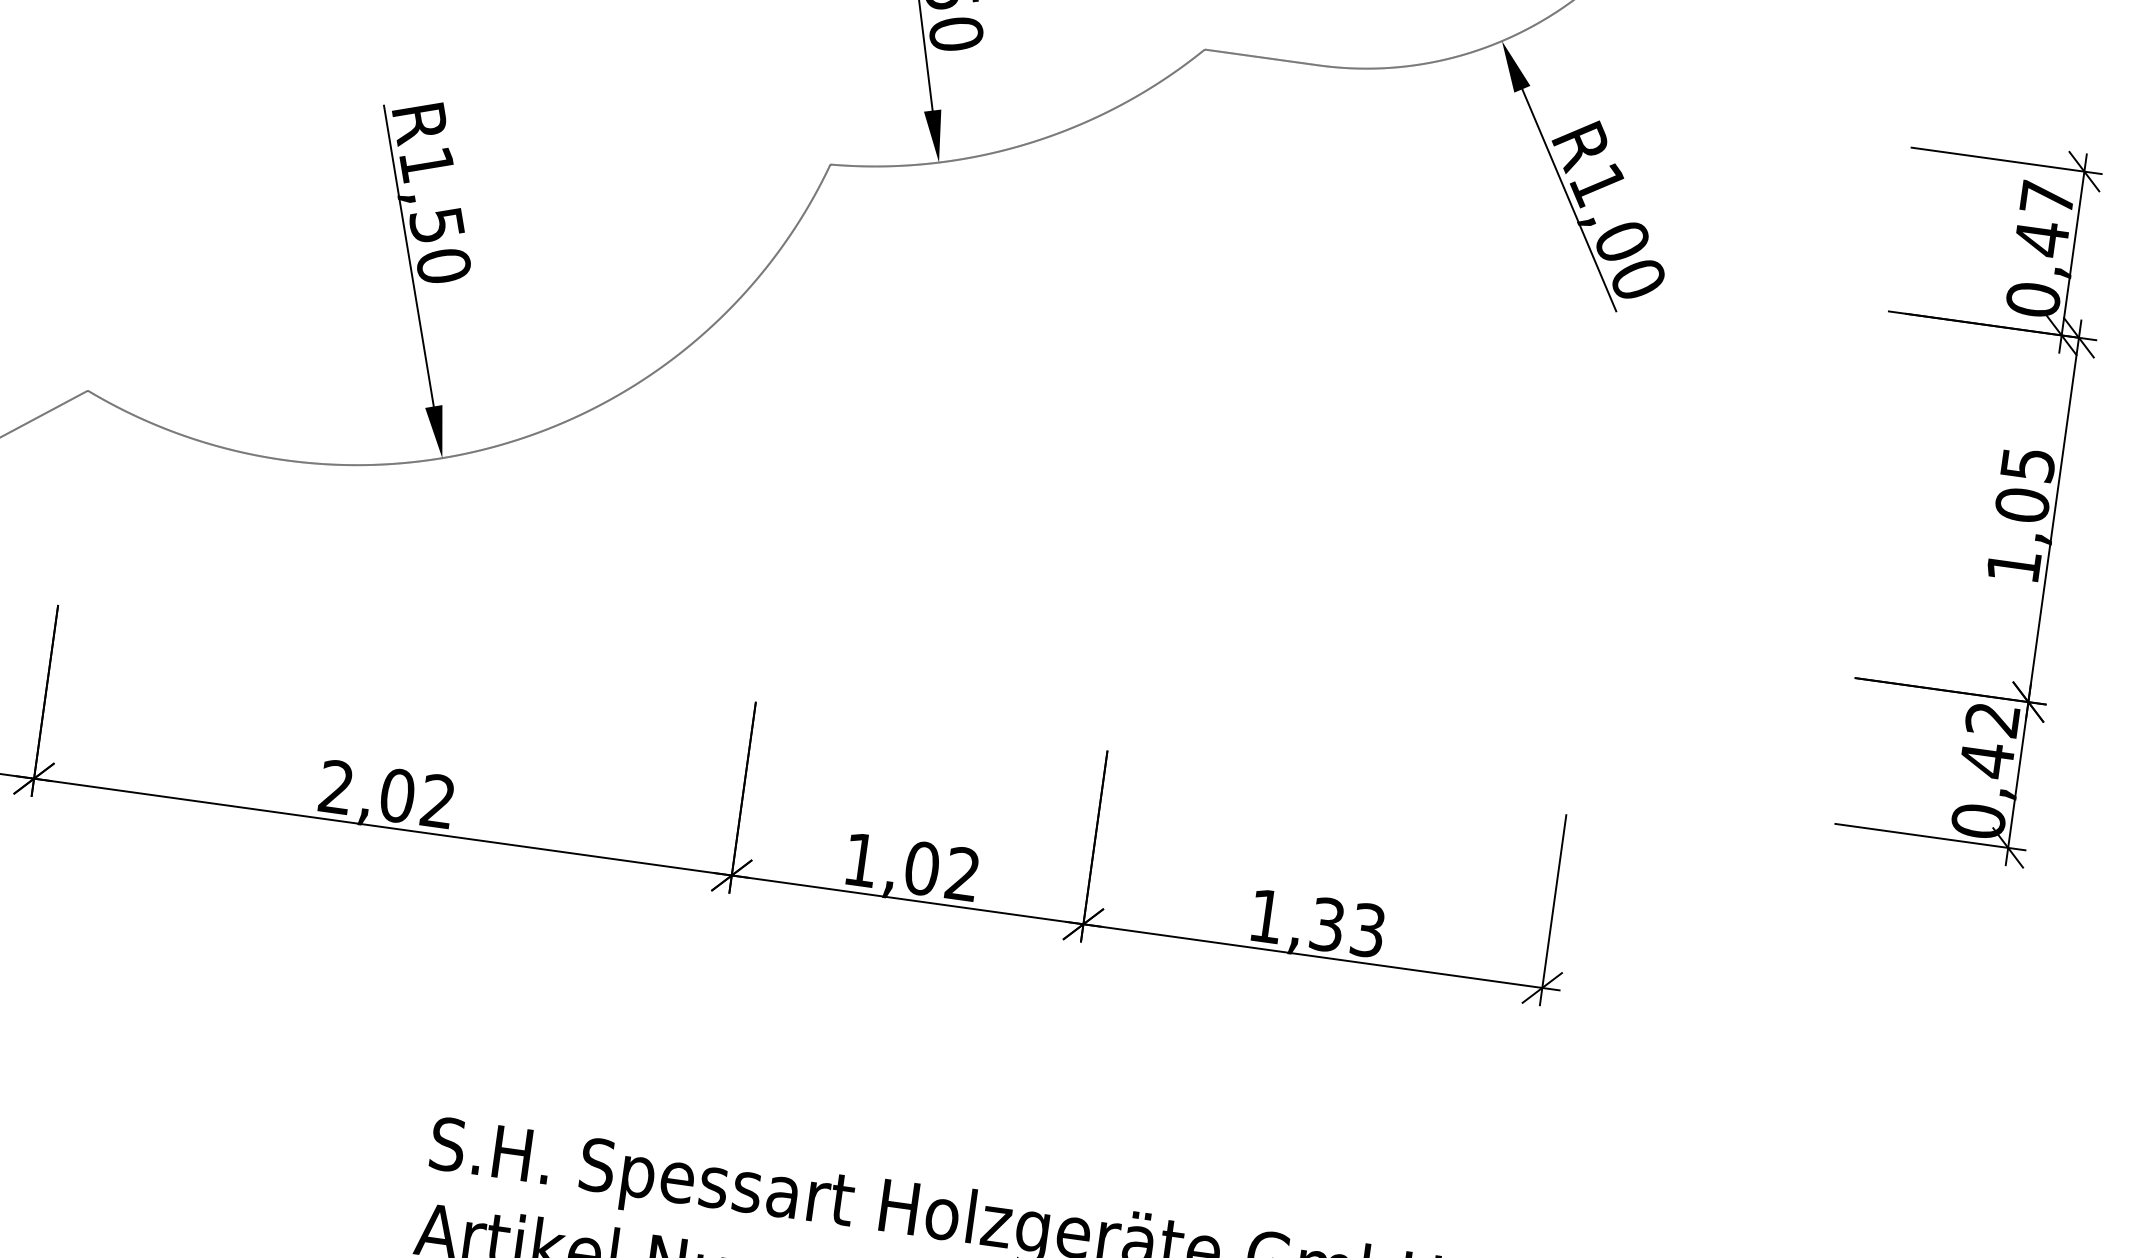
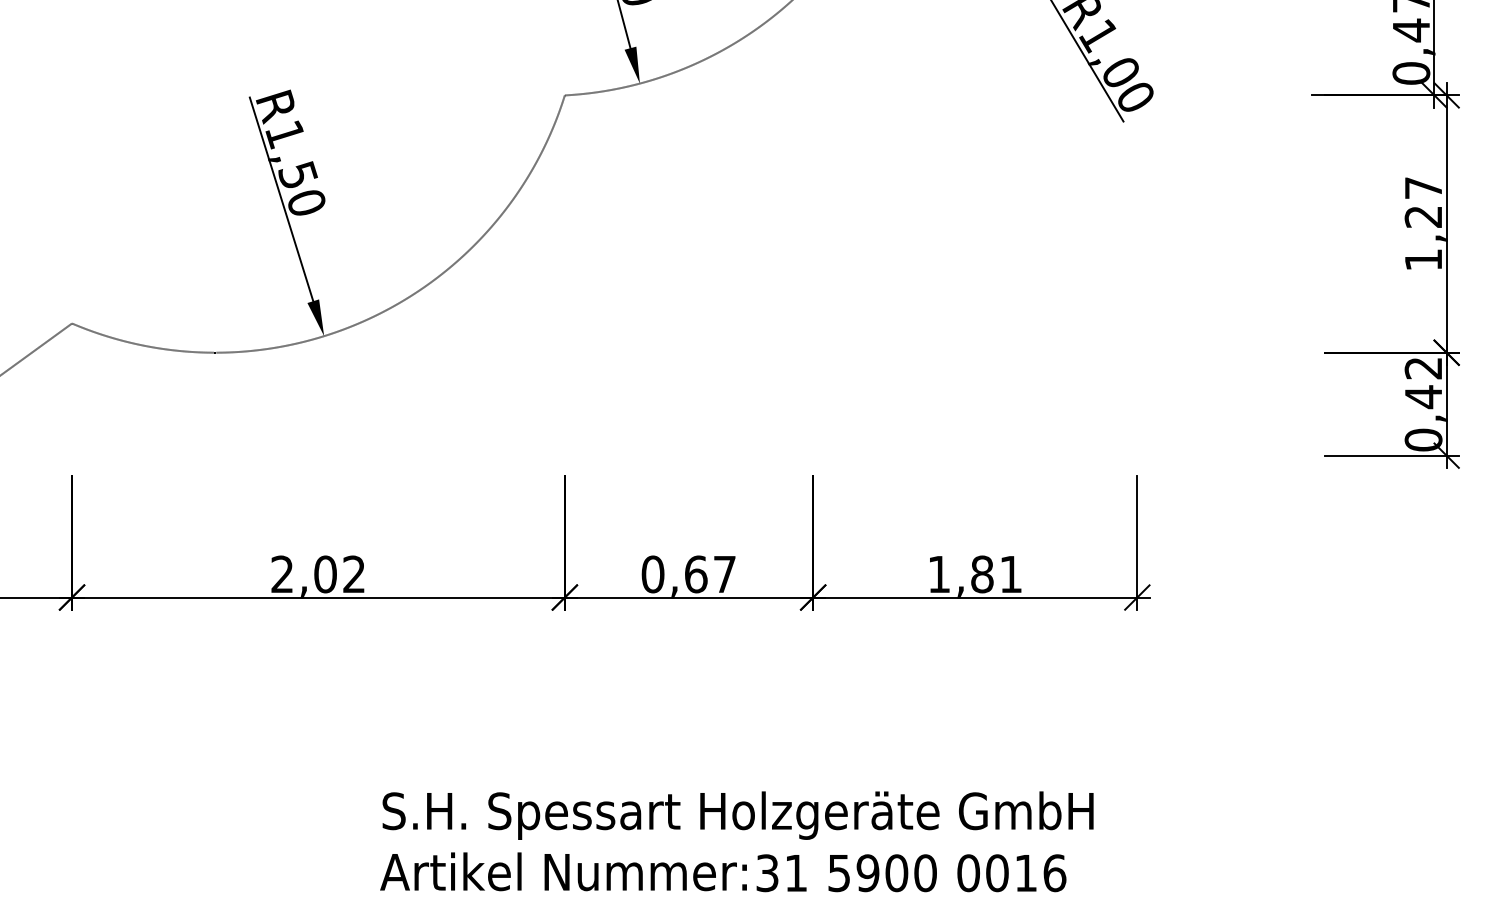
text: (2025, 484) -> (1423, 202), 1,05 -> 1,27
text: (911, 867) -> (688, 574), 1,02 -> 0,67
text: (1347, 927) -> (996, 574), 1,33 -> 1,81

